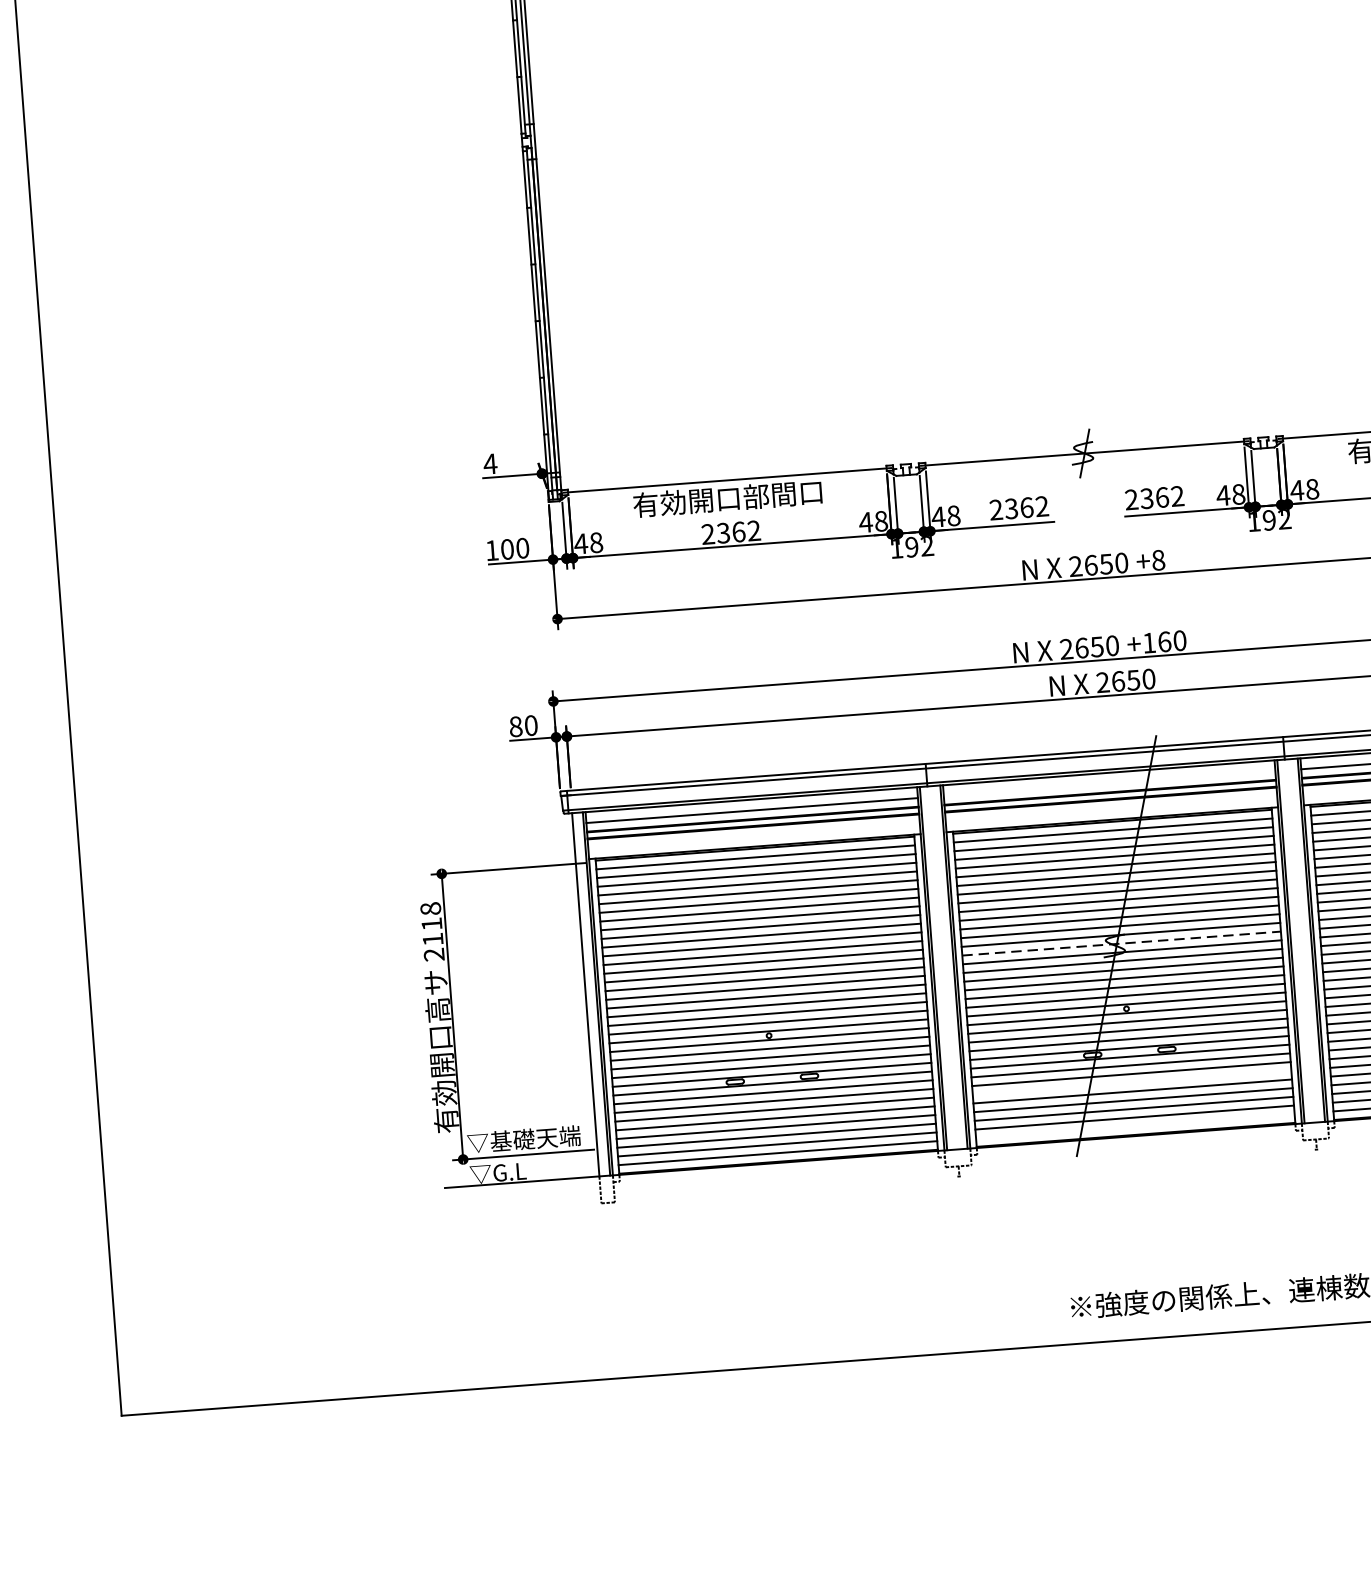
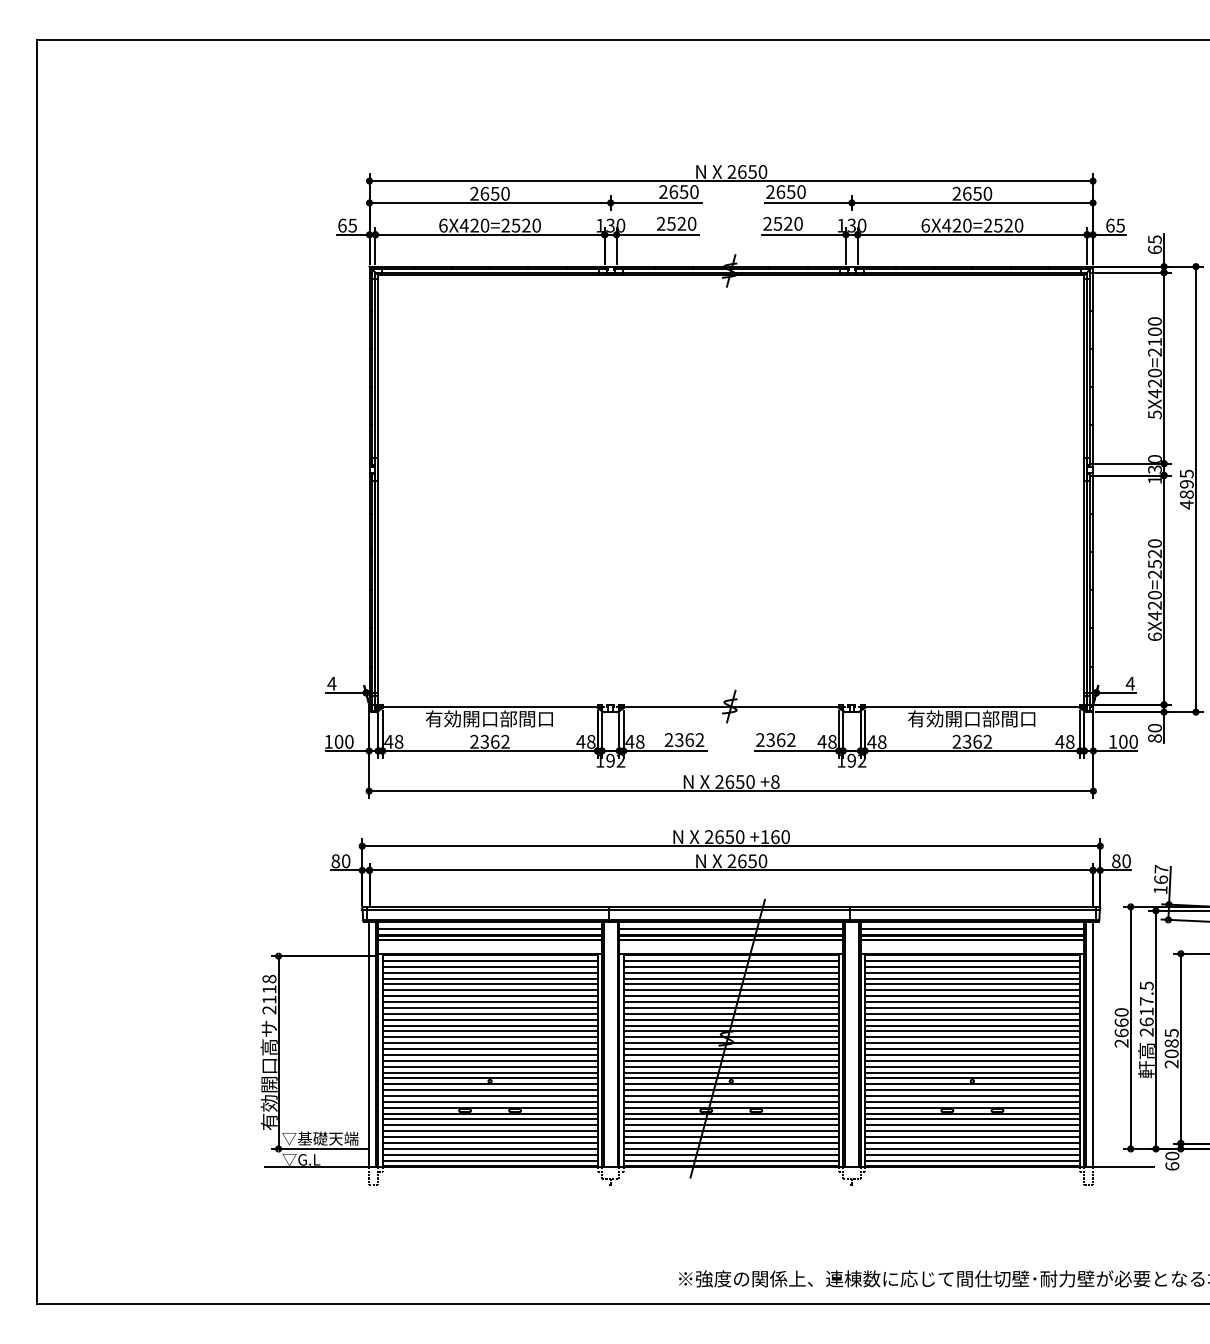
line: (1109, 783) -> (731, 929), added
line: (1121, 943) -> (731, 1037), dashed -> solid
line: (1130, 1083) -> (730, 1131), added
line: (1134, 1126) -> (730, 1160), added

